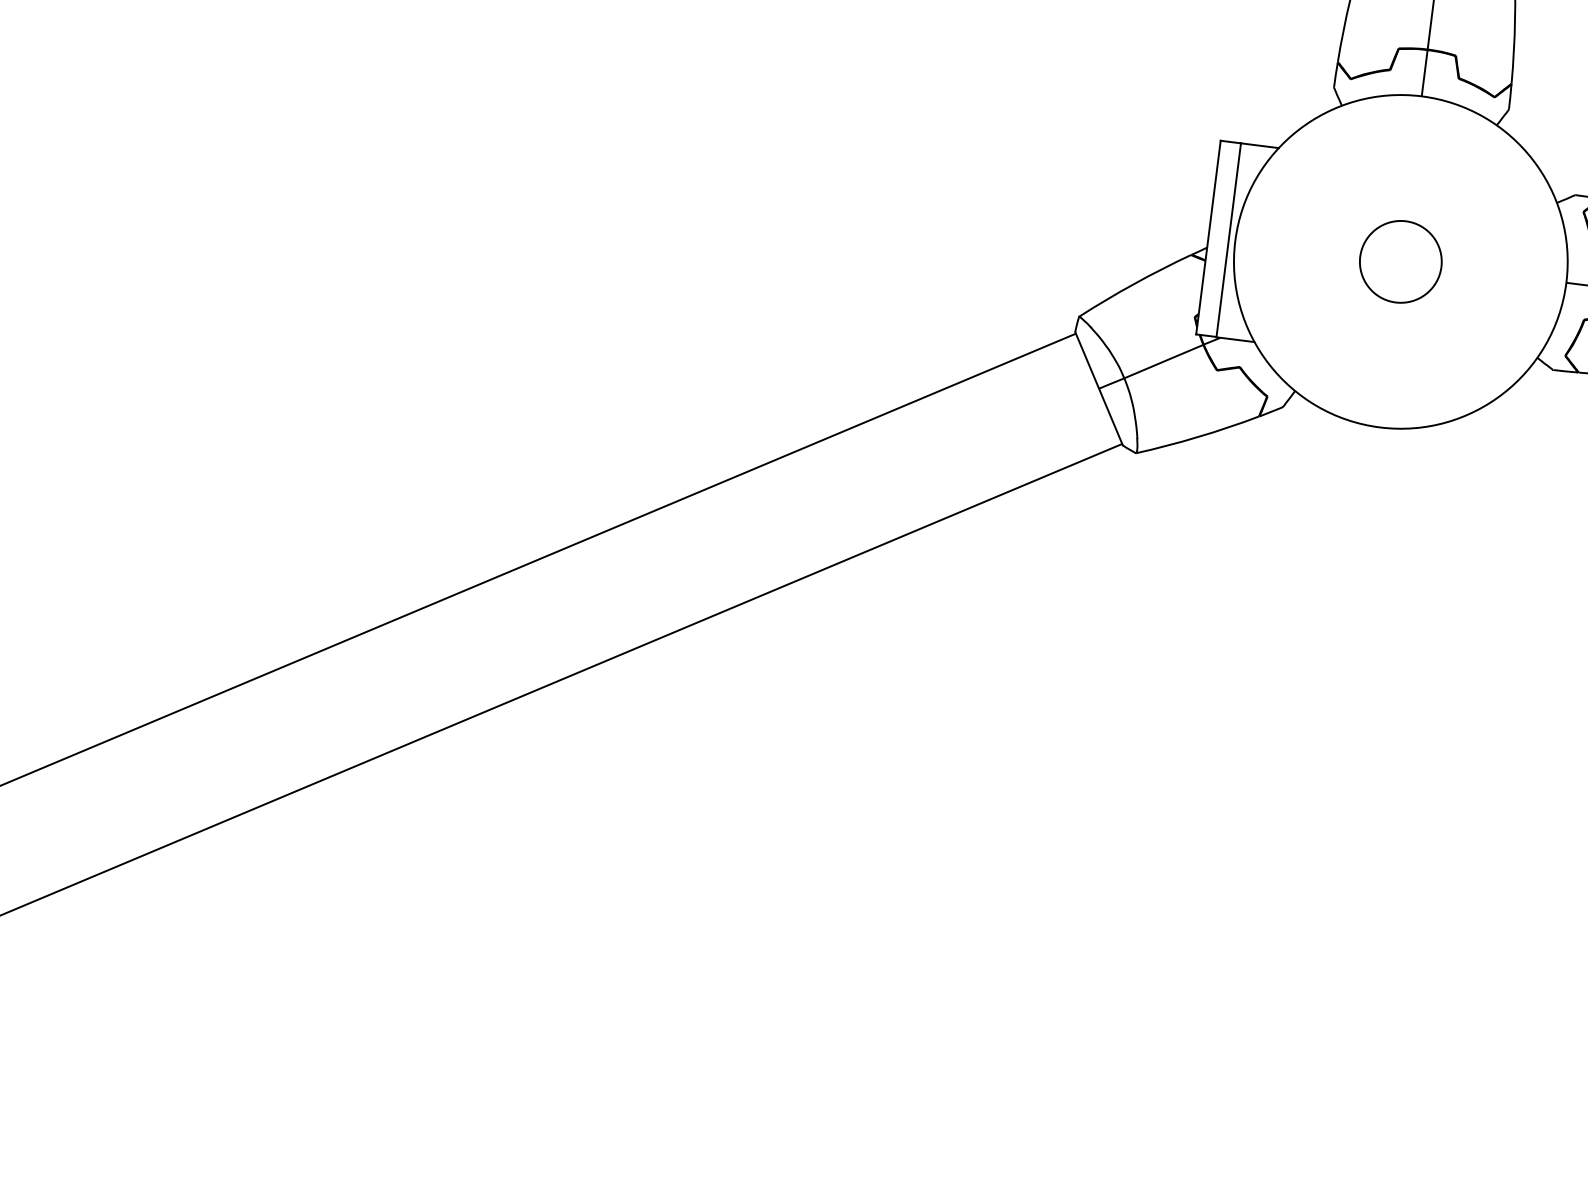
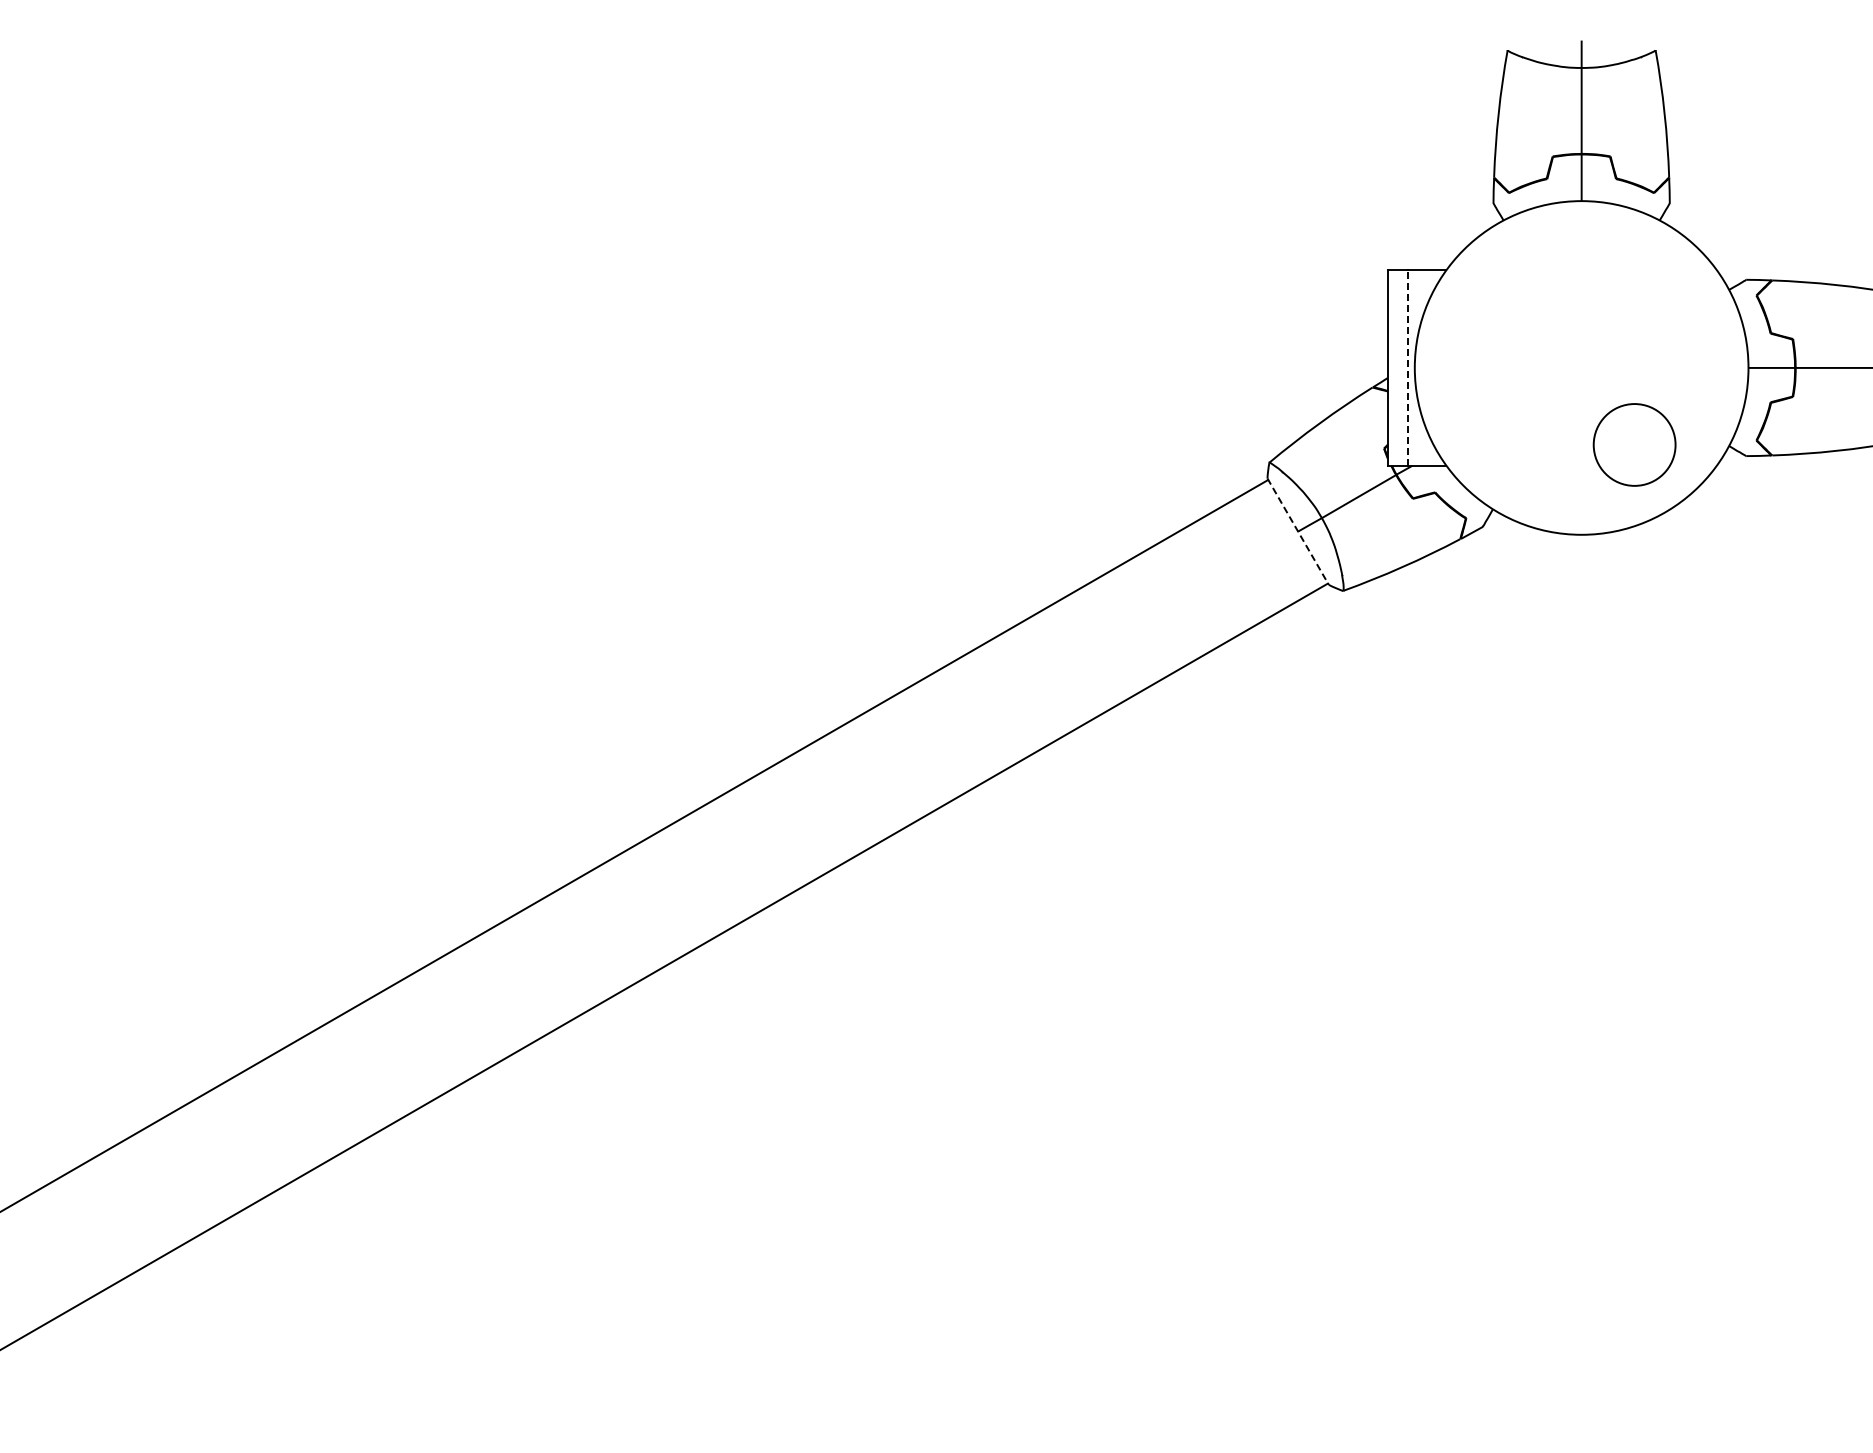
line: (1228, 240) -> (1408, 368), solid -> dashed
circle: (1400, 261) -> (1634, 444), moved
line: (1099, 389) -> (1298, 532), solid -> dashed

